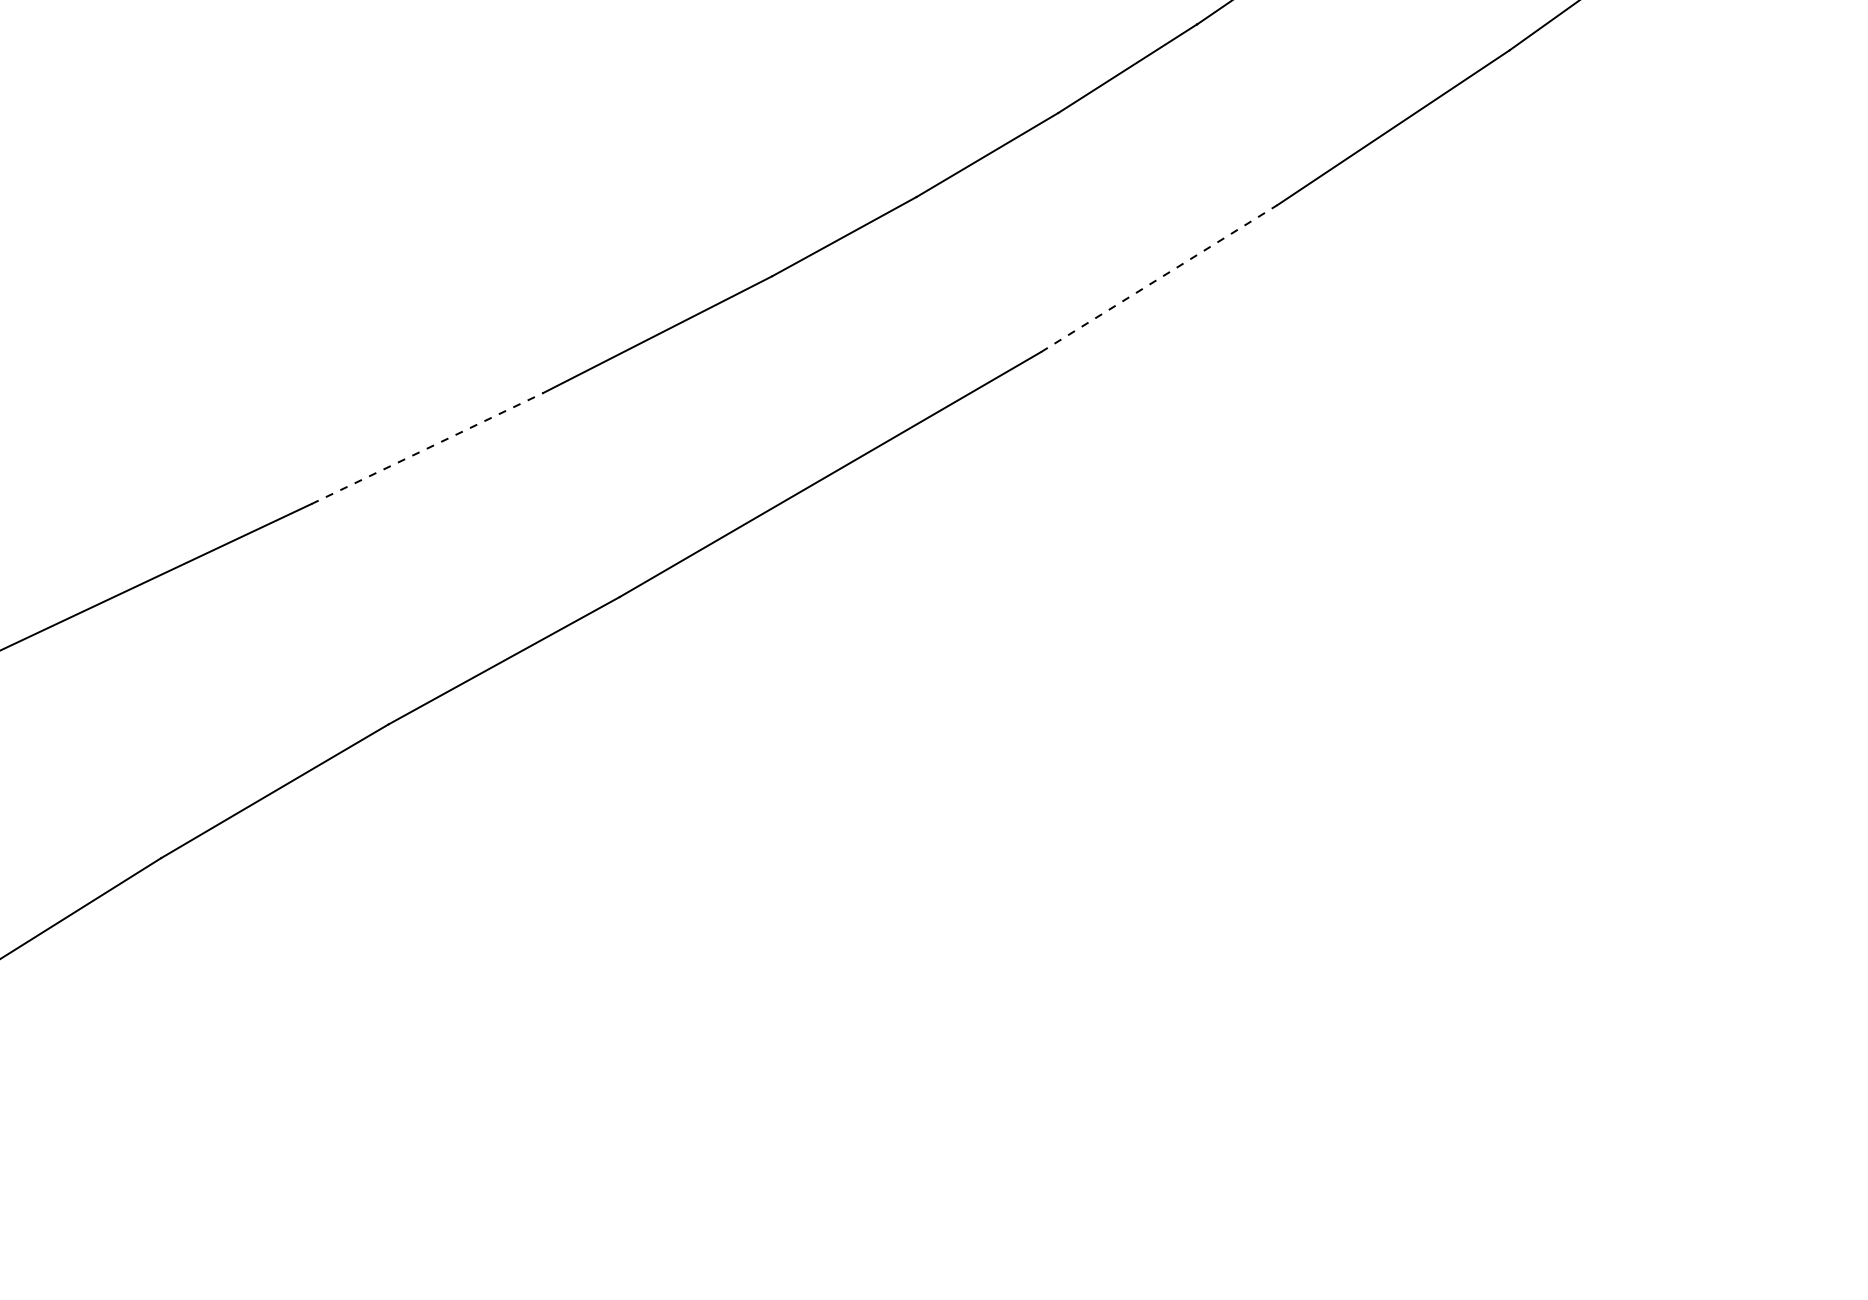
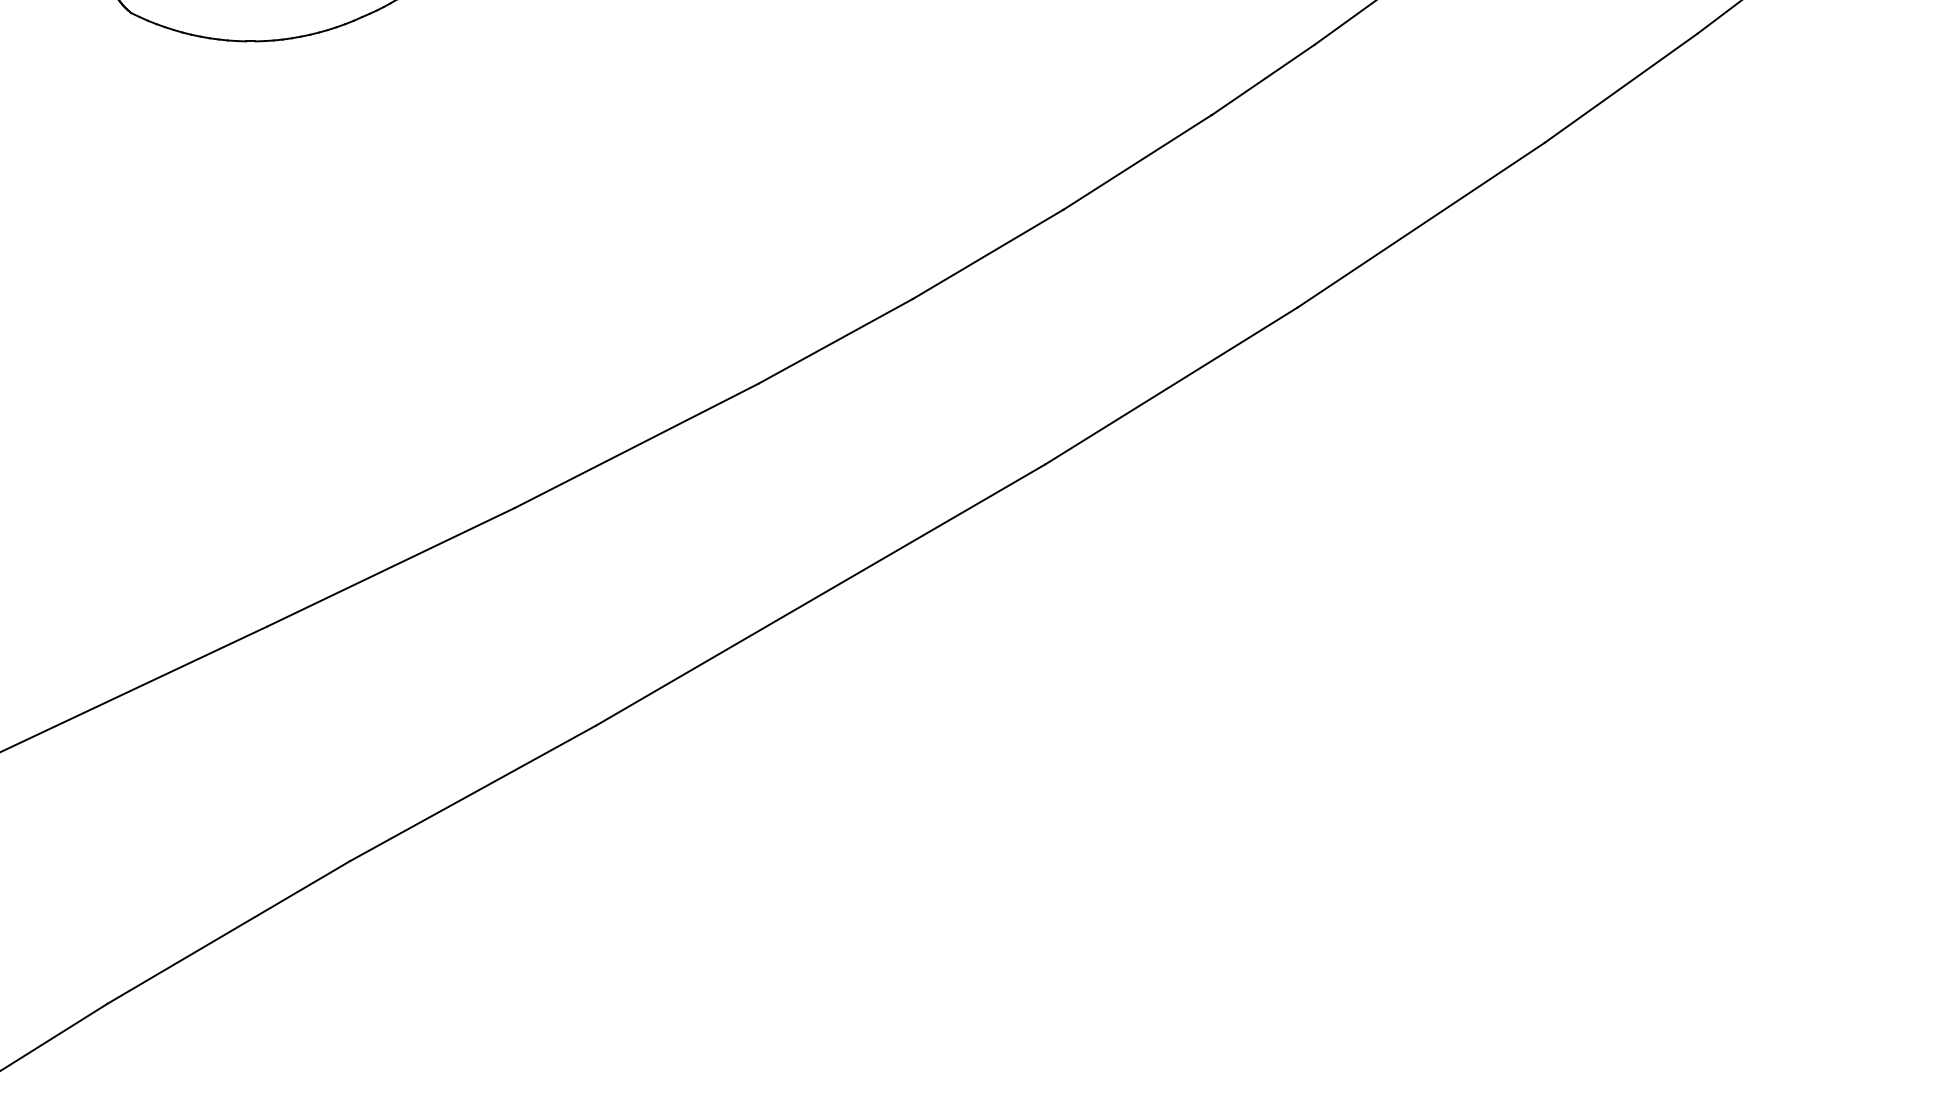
line: (1159, 278) -> (1171, 385), dashed -> solid
line: (427, 448) -> (391, 567), dashed -> solid

